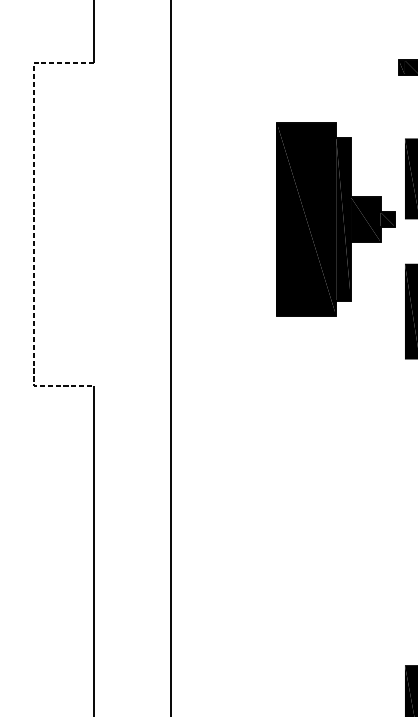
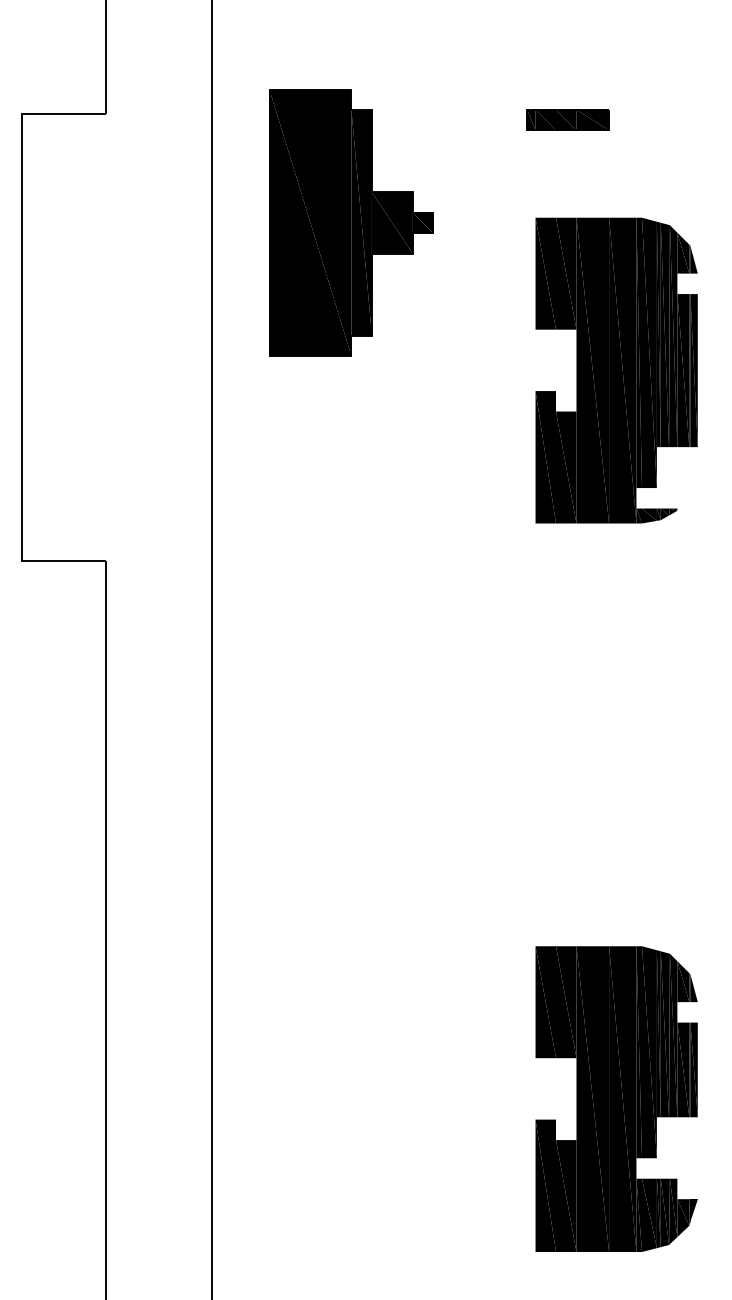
part: (336, 219) -> (351, 222), moved
line: (33, 225) -> (21, 337), dashed -> solid

